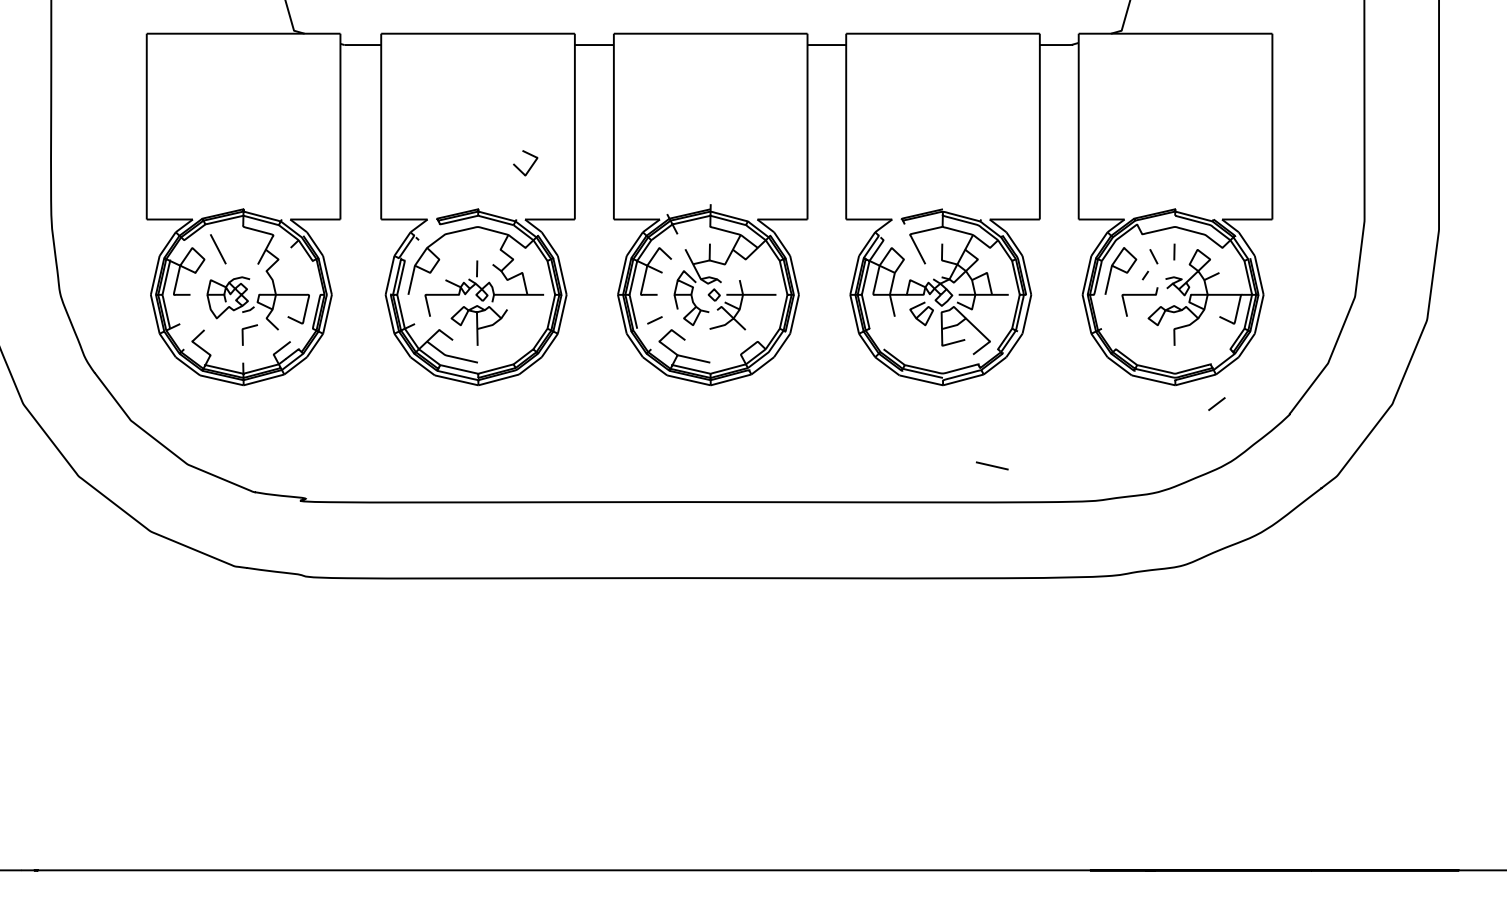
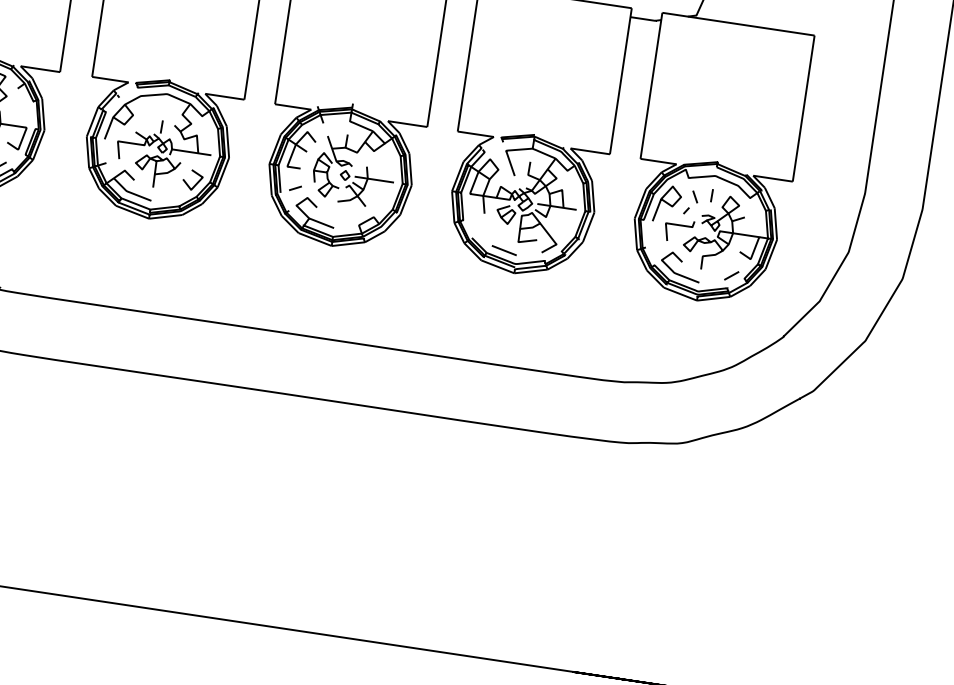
curve: (529, 167) -> (195, 183), moved
curve: (1148, 340) -> (681, 262), added
line: (1216, 403) -> (731, 275), moved
line: (991, 465) -> (503, 250), moved

